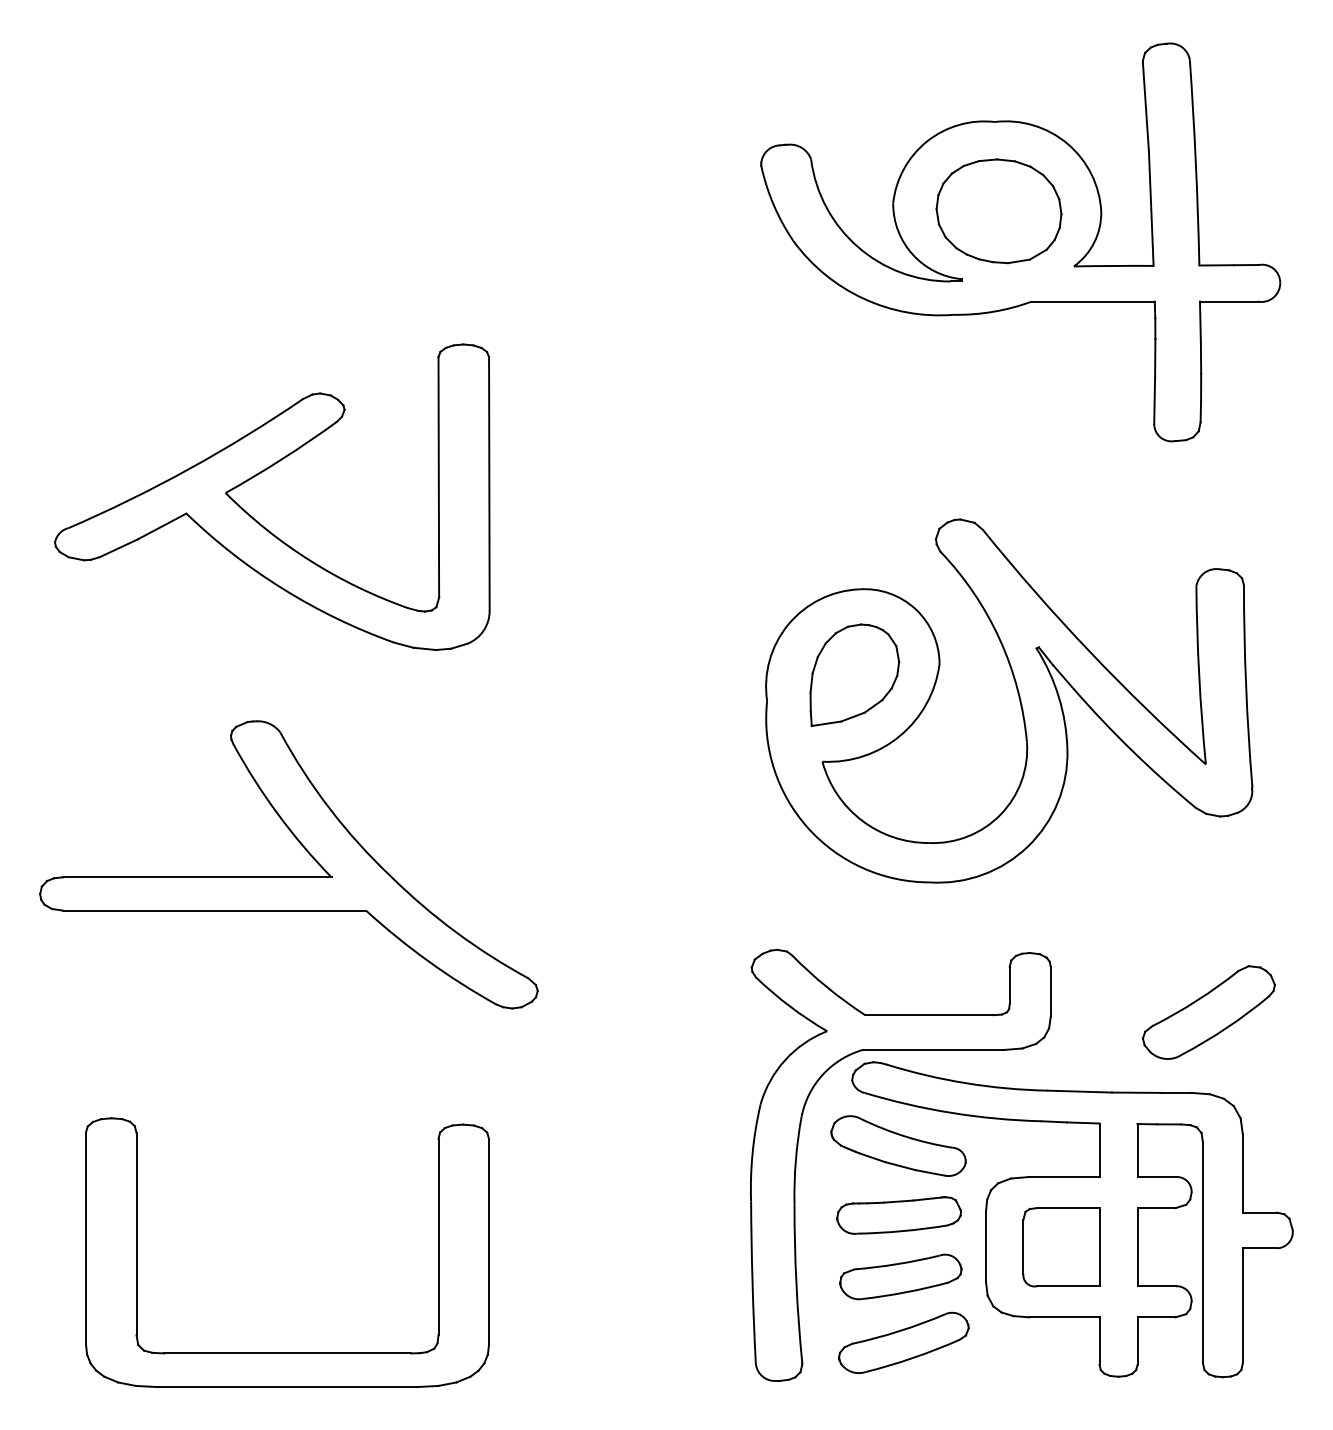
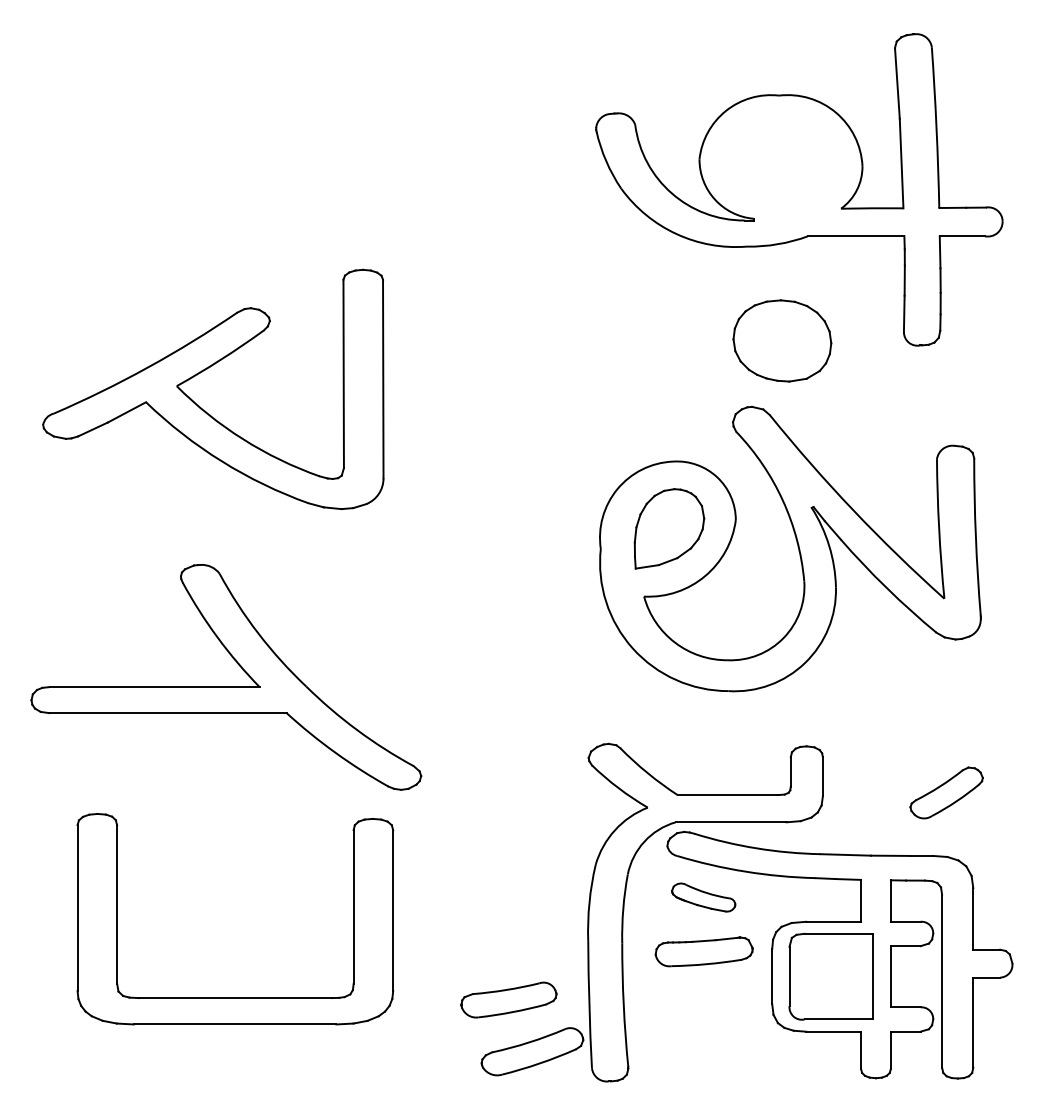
part: (998, 211) -> (781, 341), moved
part: (1208, 1012) -> (946, 792), size x0.7
part: (898, 1145) -> (703, 897), size x0.6
part: (1061, 1247) -> (831, 977), size x1.4
part: (900, 1276) -> (508, 999), moved
part: (903, 1342) -> (532, 1051), moved
part: (287, 1352) -> (235, 997), moved

